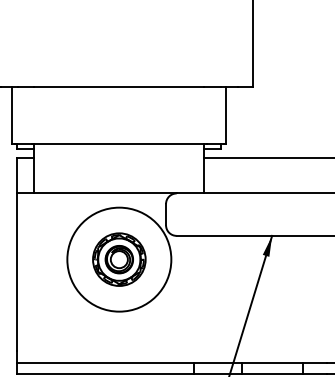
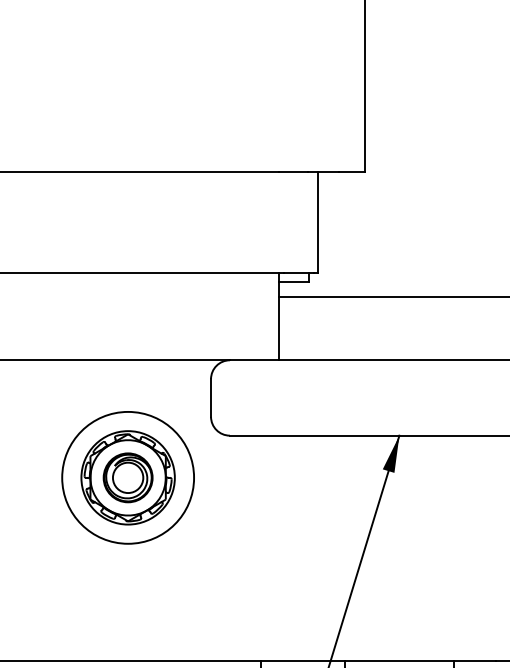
circle: (119, 259) -> (128, 477), size x0.71

